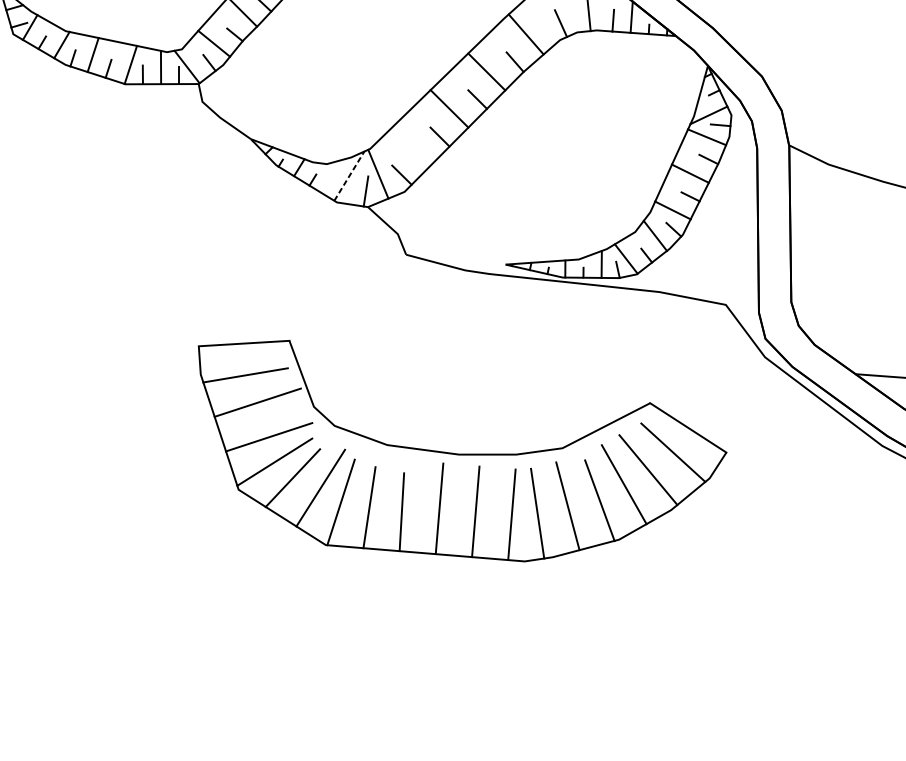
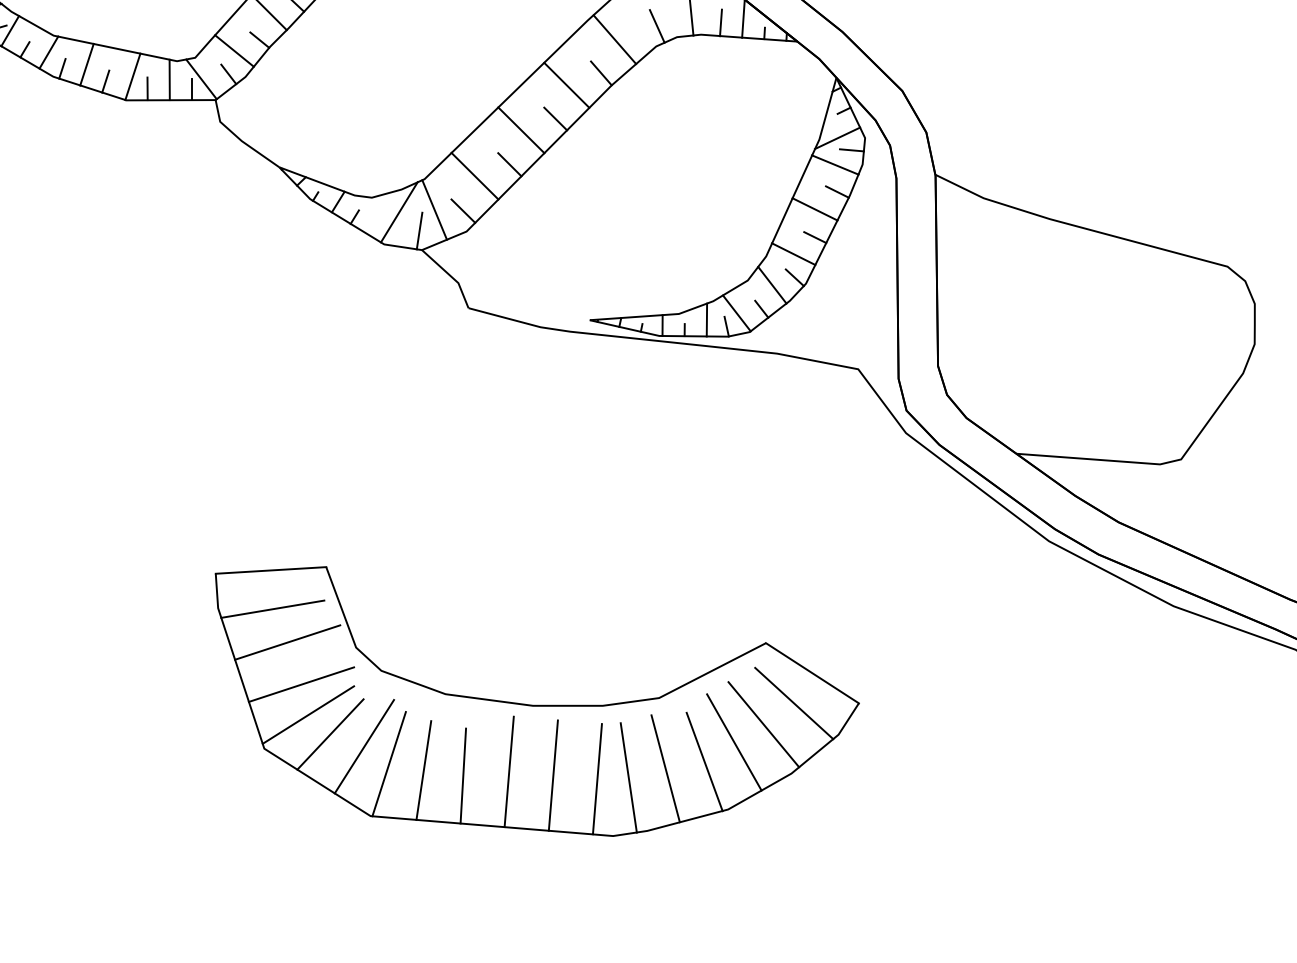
line: (411, 145) -> (474, 175), added
line: (349, 175) -> (399, 211), dashed -> solid
part: (461, 451) -> (536, 701), moved

